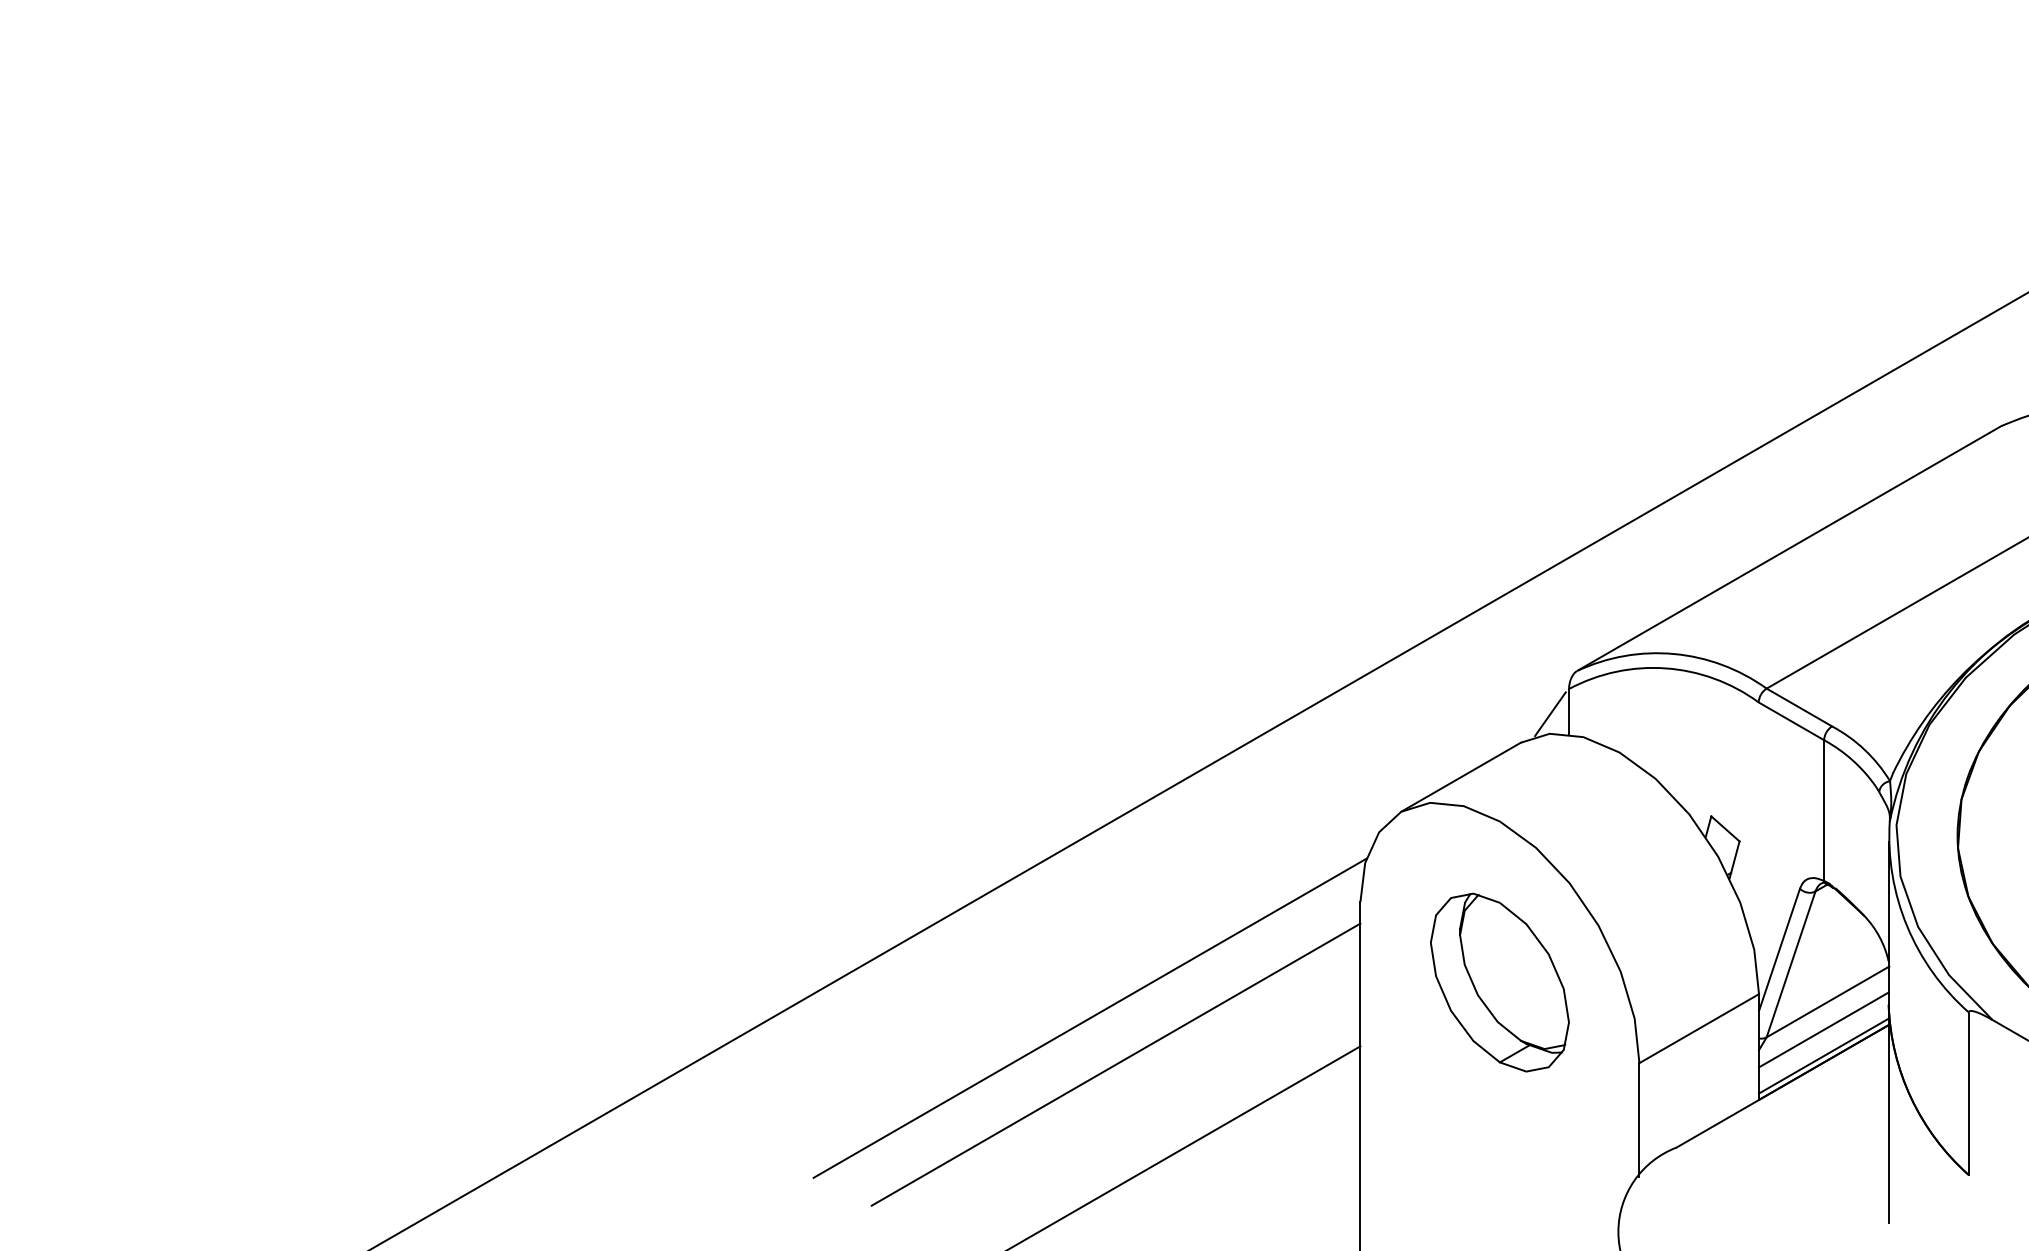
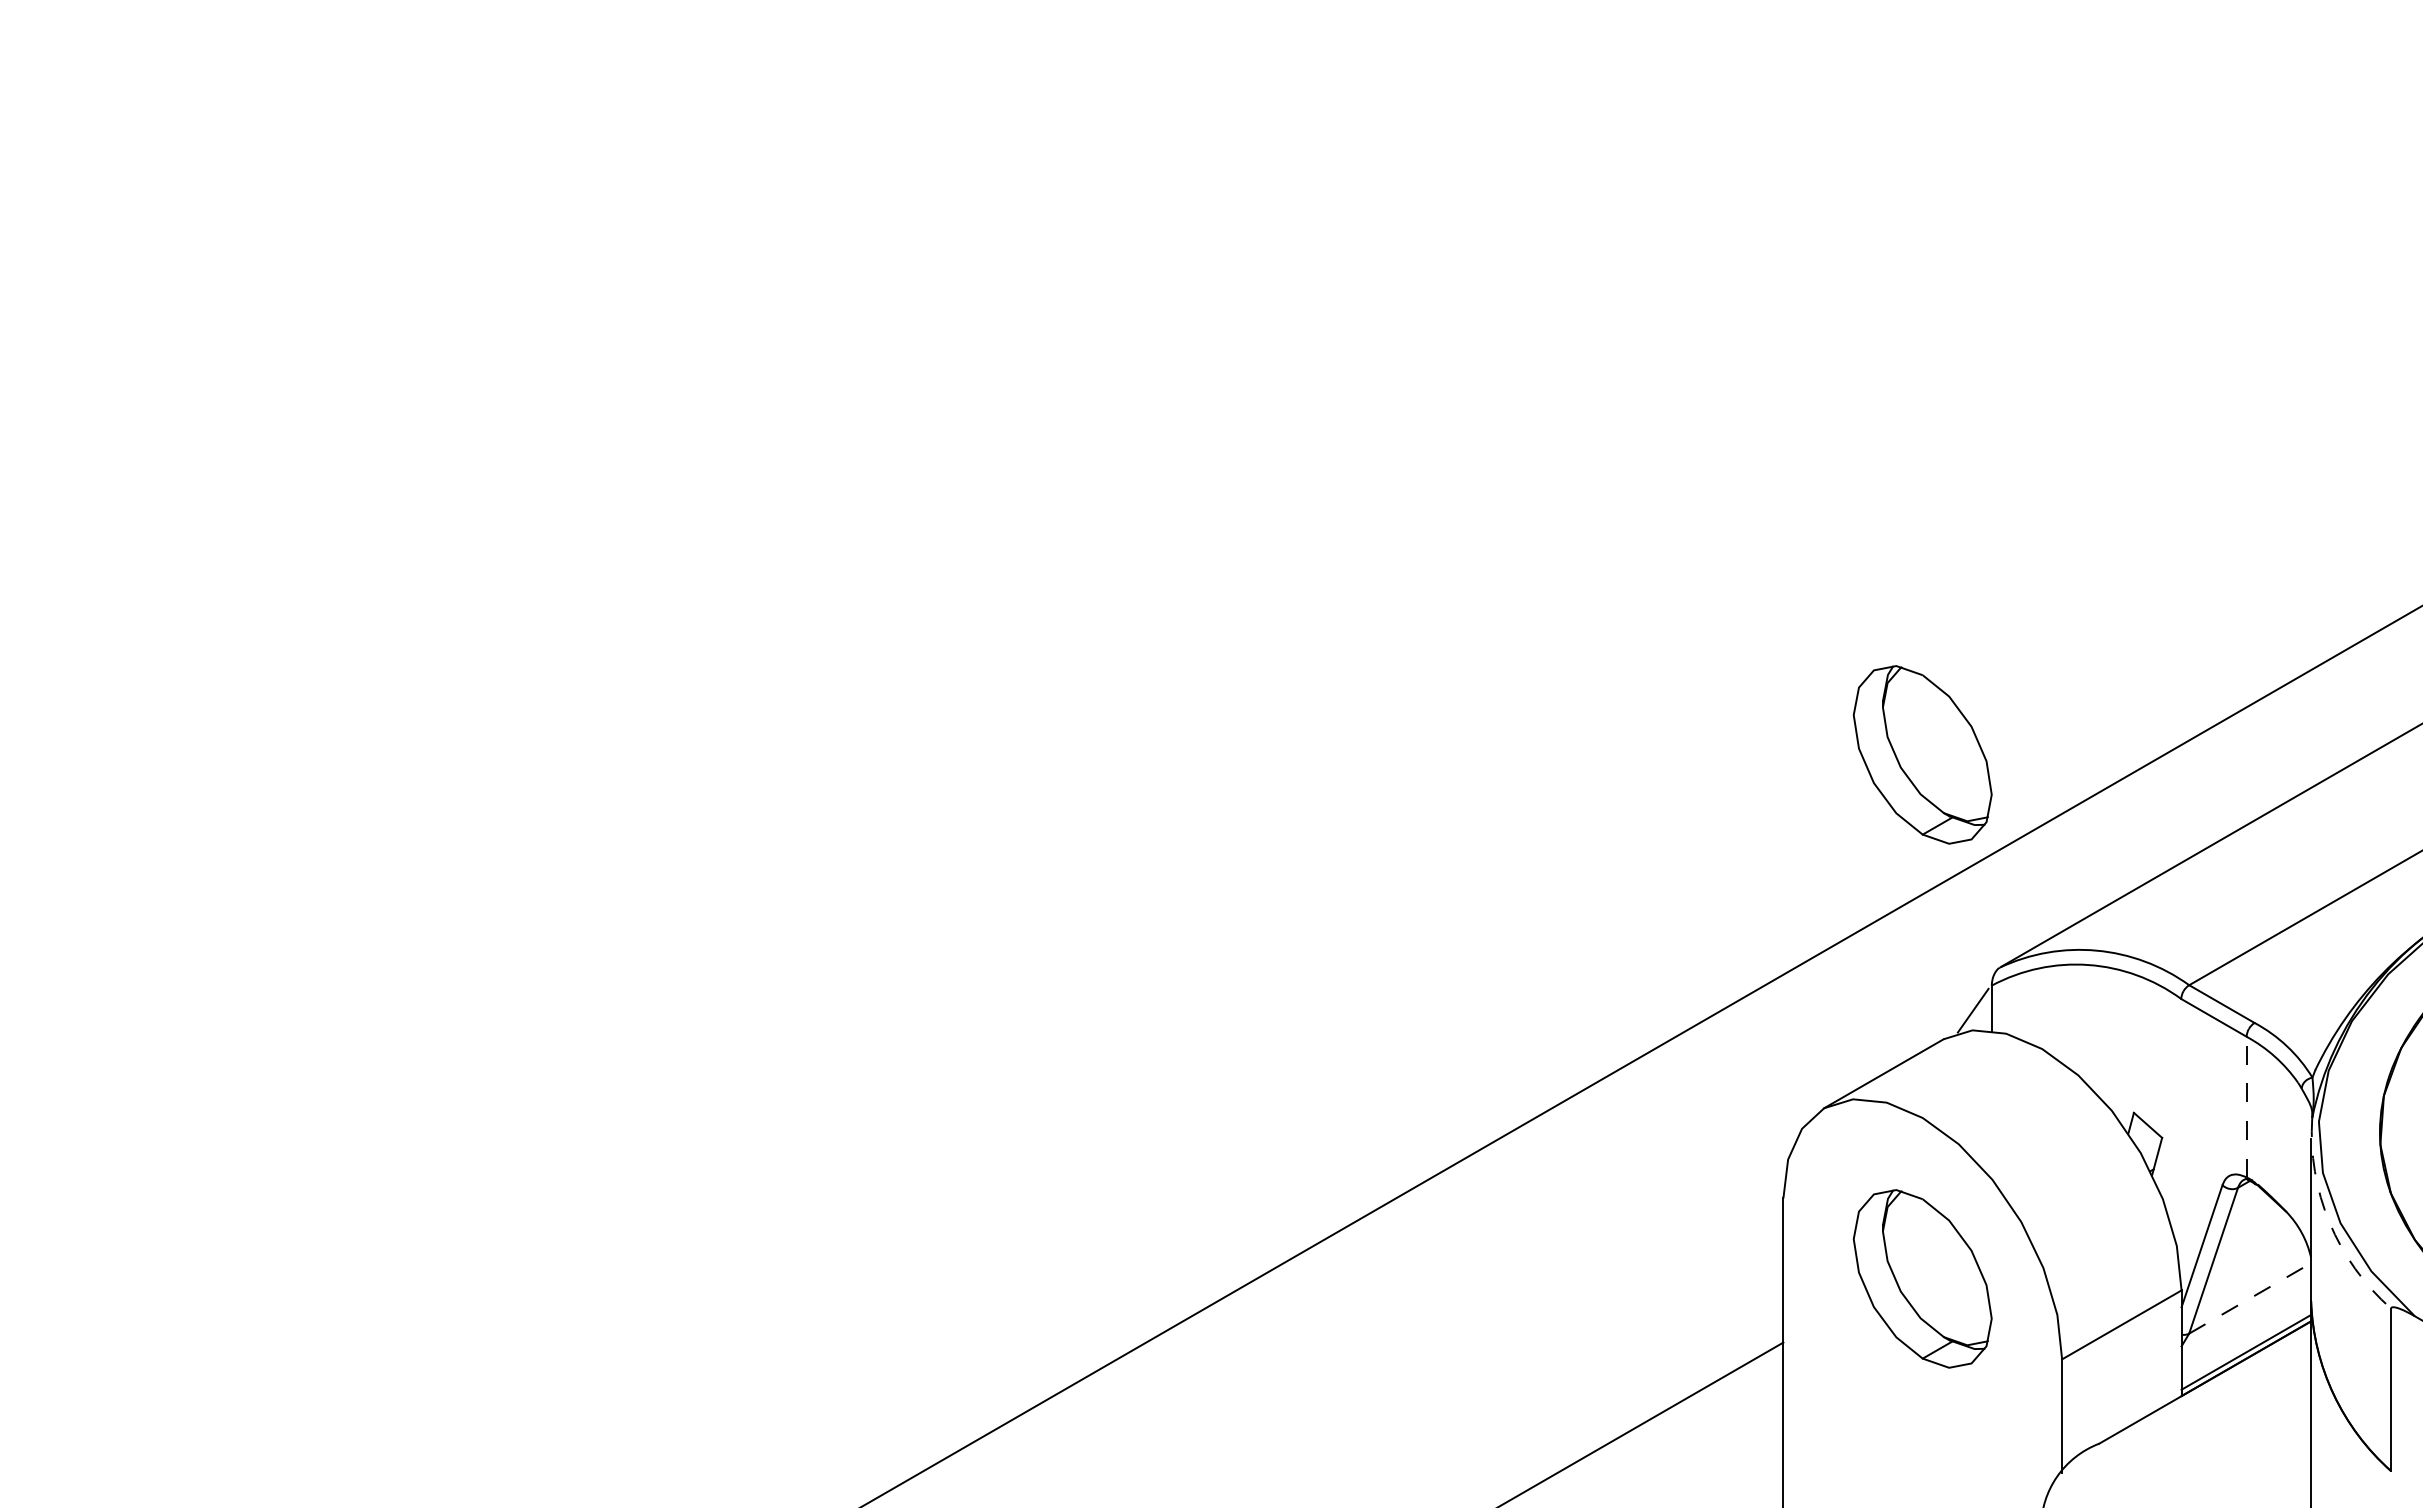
part: (1499, 457) -> (1922, 754), added
line: (1823, 810) -> (2246, 1106), solid -> dashed
arc: (1907, 926) -> (2329, 1222), solid -> dashed
line: (1828, 1002) -> (2250, 1298), solid -> dashed
line: (1090, 1018) -> (1513, 1314), removed
line: (1823, 1029) -> (2246, 1325), removed
line: (1116, 1064) -> (1539, 1360), removed

